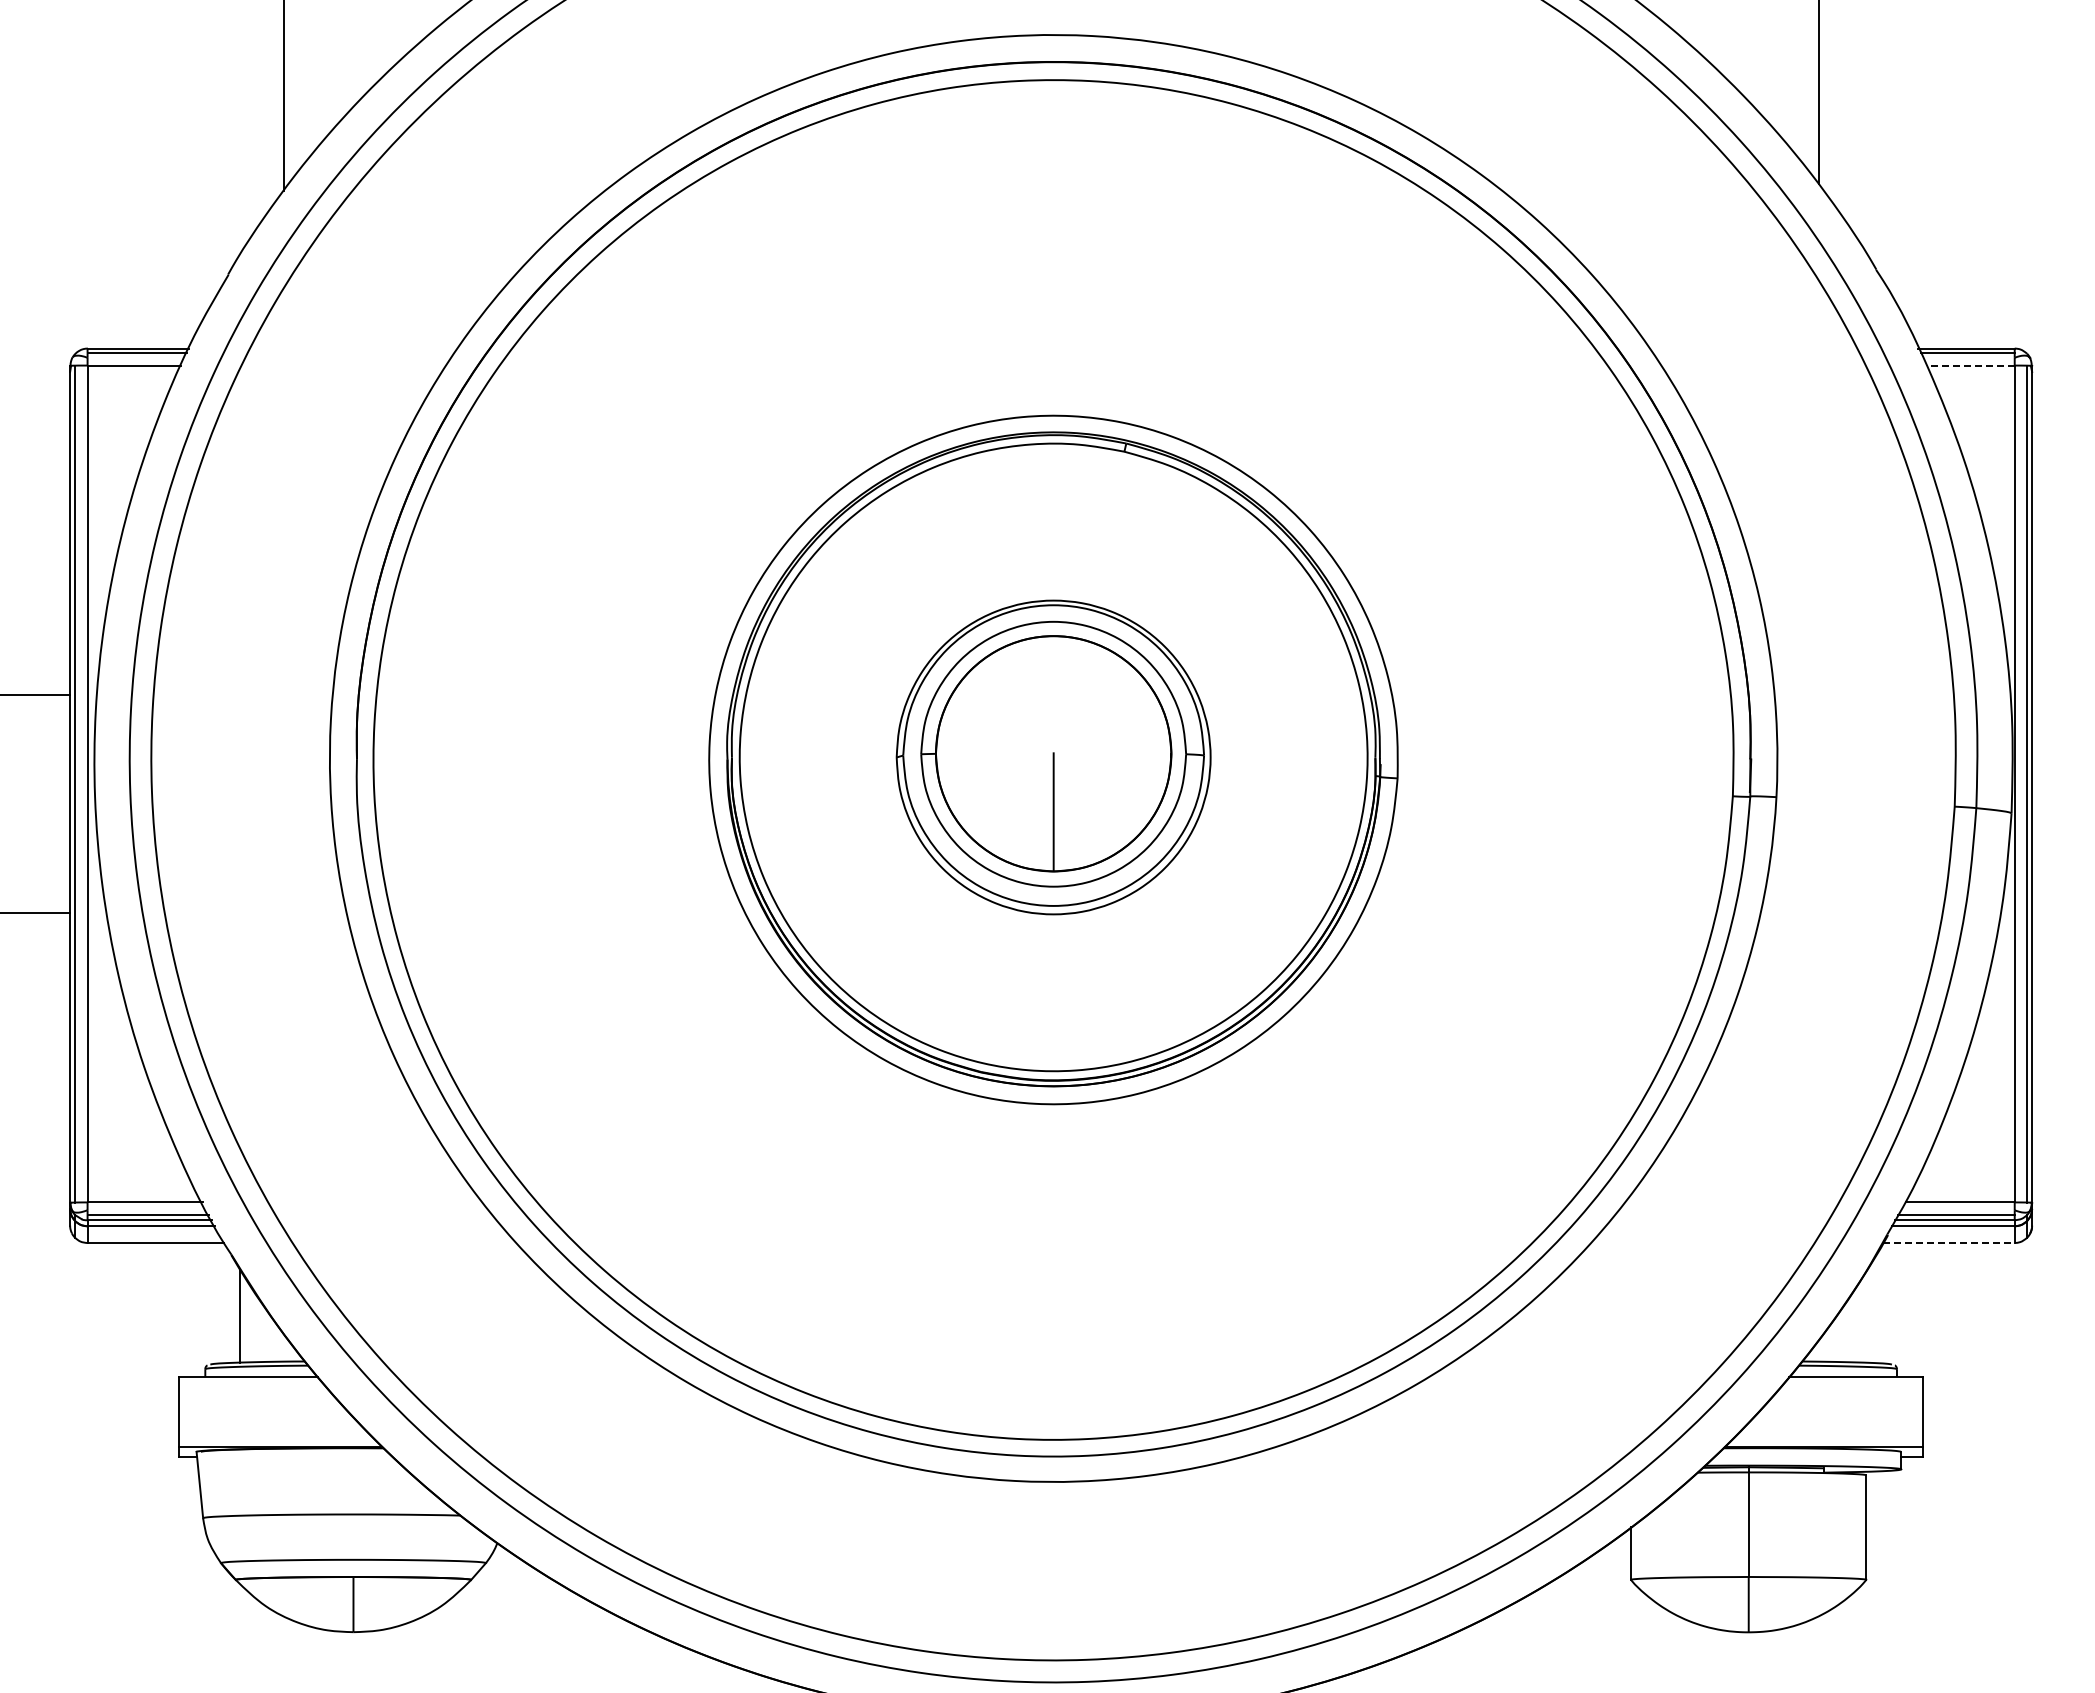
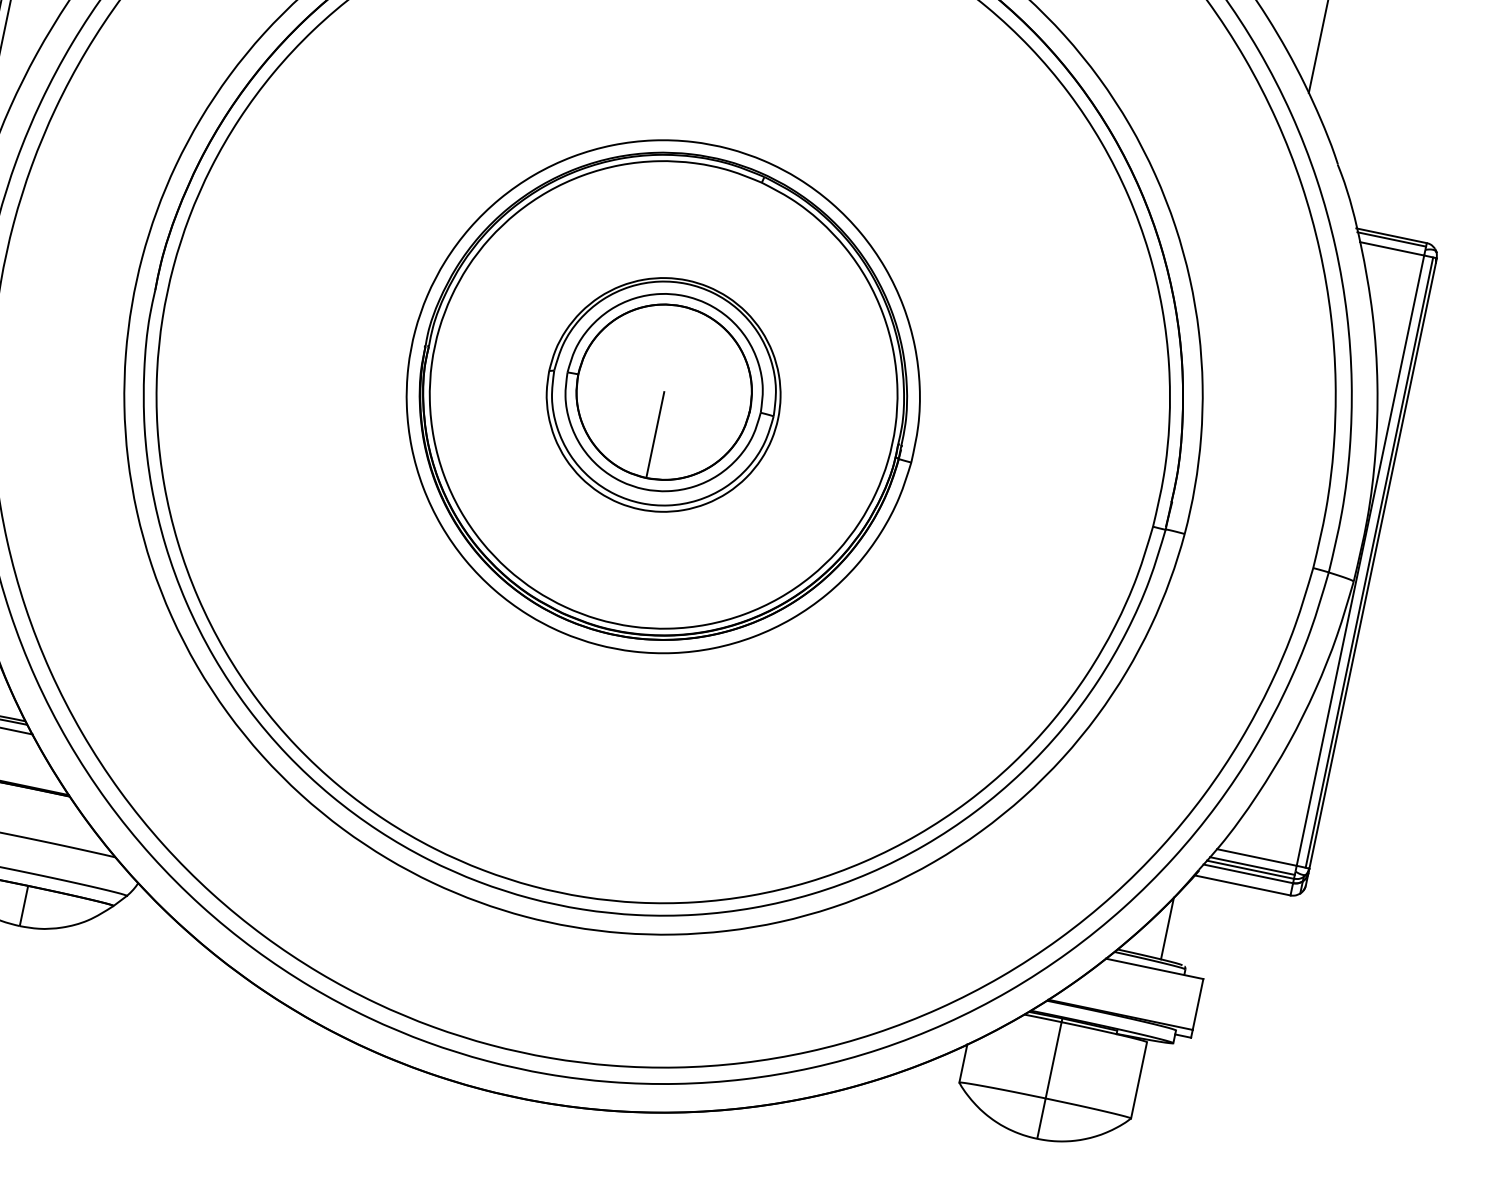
line: (1970, 365) -> (1391, 248), dashed -> solid
line: (1949, 1243) -> (1242, 885), dashed -> solid
line: (1862, 1320) -> (1167, 928), added

